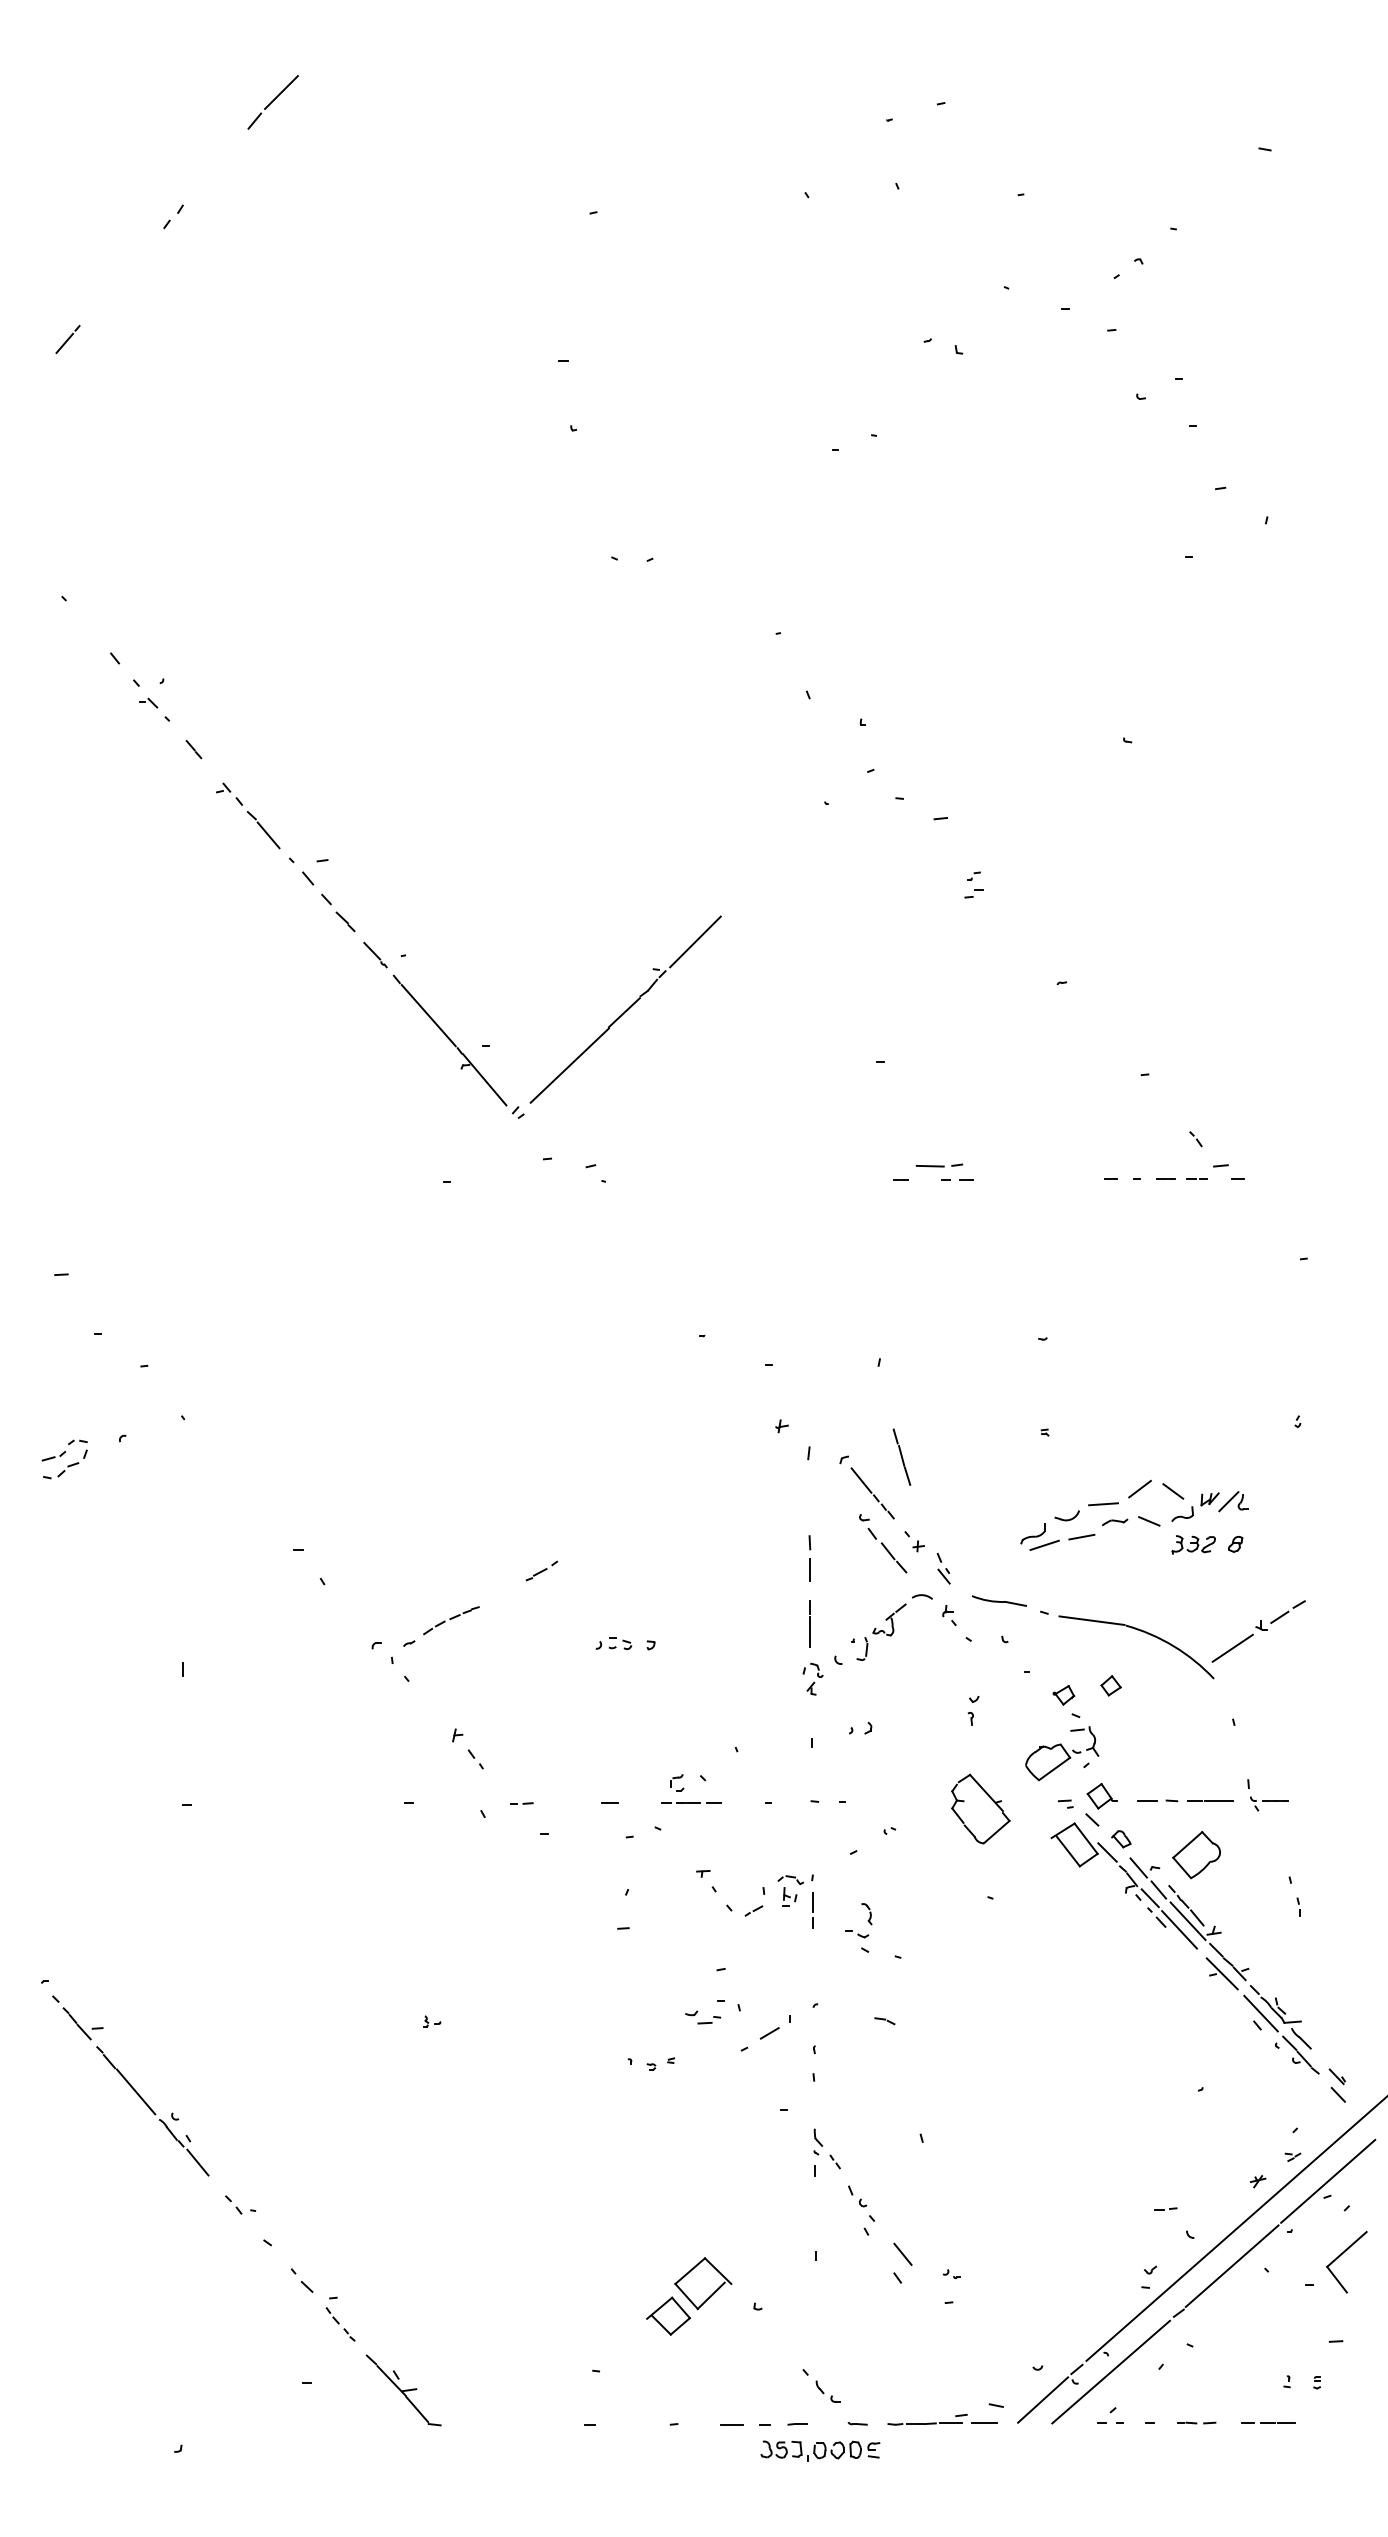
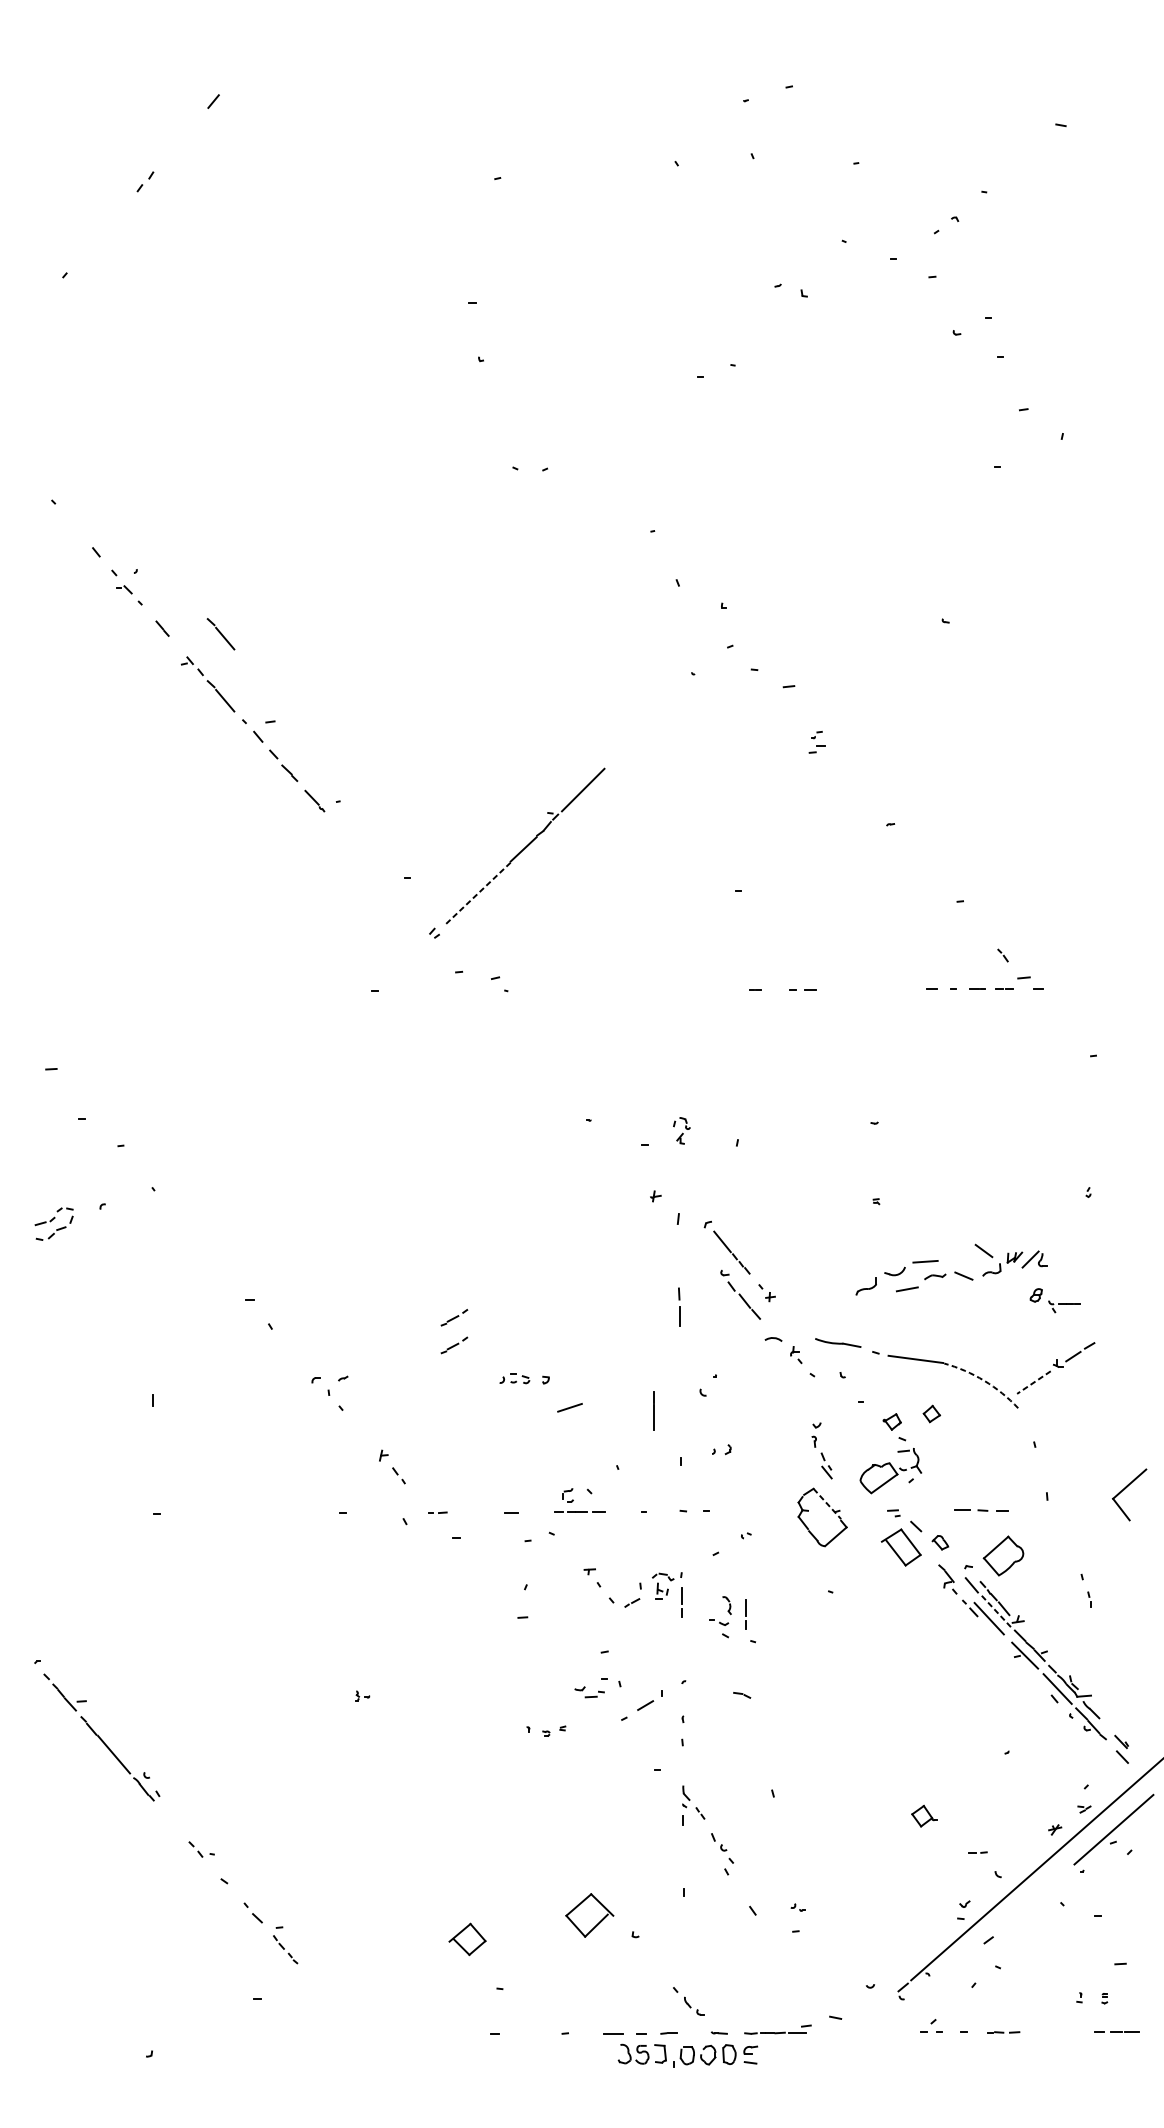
line: (281, 92) -> (235, 77), removed
line: (64, 342) -> (53, 287), removed
part: (263, 756) -> (220, 634), added
part: (449, 1040) -> (376, 872), removed
line: (569, 1065) -> (477, 893), solid -> dashed
part: (939, 1165) -> (787, 977), removed
line: (901, 1456) -> (756, 1221), removed
line: (1139, 1488) -> (955, 1248), removed
line: (1044, 1544) -> (569, 1407), moved
part: (1193, 1544) -> (1000, 1295), removed
part: (943, 1568) -> (826, 1465), moved
part: (541, 1603) -> (454, 1344), added
part: (451, 1620) -> (378, 1359), removed
line: (809, 1623) -> (652, 1410), moved
part: (881, 1631) -> (739, 1368), removed
arc: (1173, 1646) -> (984, 1381), solid -> dashed
line: (1232, 1648) -> (1033, 1382), solid -> dashed
part: (812, 1679) -> (681, 1131), moved
line: (986, 1793) -> (827, 1504), solid -> dashed
part: (1101, 1796) -> (923, 1816), moved
line: (1218, 1800) -> (1021, 1510), removed
part: (1269, 1803) -> (1064, 1306), moved
line: (1107, 1852) -> (928, 1553), removed
line: (1138, 1867) -> (954, 1566), removed
line: (1149, 1898) -> (964, 1592), removed
line: (1188, 1921) -> (996, 1611), solid -> dashed
line: (889, 1924) -> (745, 1614), added
line: (197, 2162) -> (165, 1813), removed
line: (902, 2253) -> (756, 1890), removed
part: (1340, 2256) -> (1124, 1490), moved
line: (1231, 2265) -> (1032, 1900), removed
part: (668, 2315) -> (467, 1938), moved
line: (1111, 2371) -> (932, 1989), removed
part: (403, 2390) -> (338, 2005), removed
line: (1043, 2399) -> (875, 2012), removed
line: (1268, 2422) -> (1116, 2031), moved
line: (984, 2423) -> (825, 2032), removed
part: (820, 2450) -> (688, 2055), size x1.4

